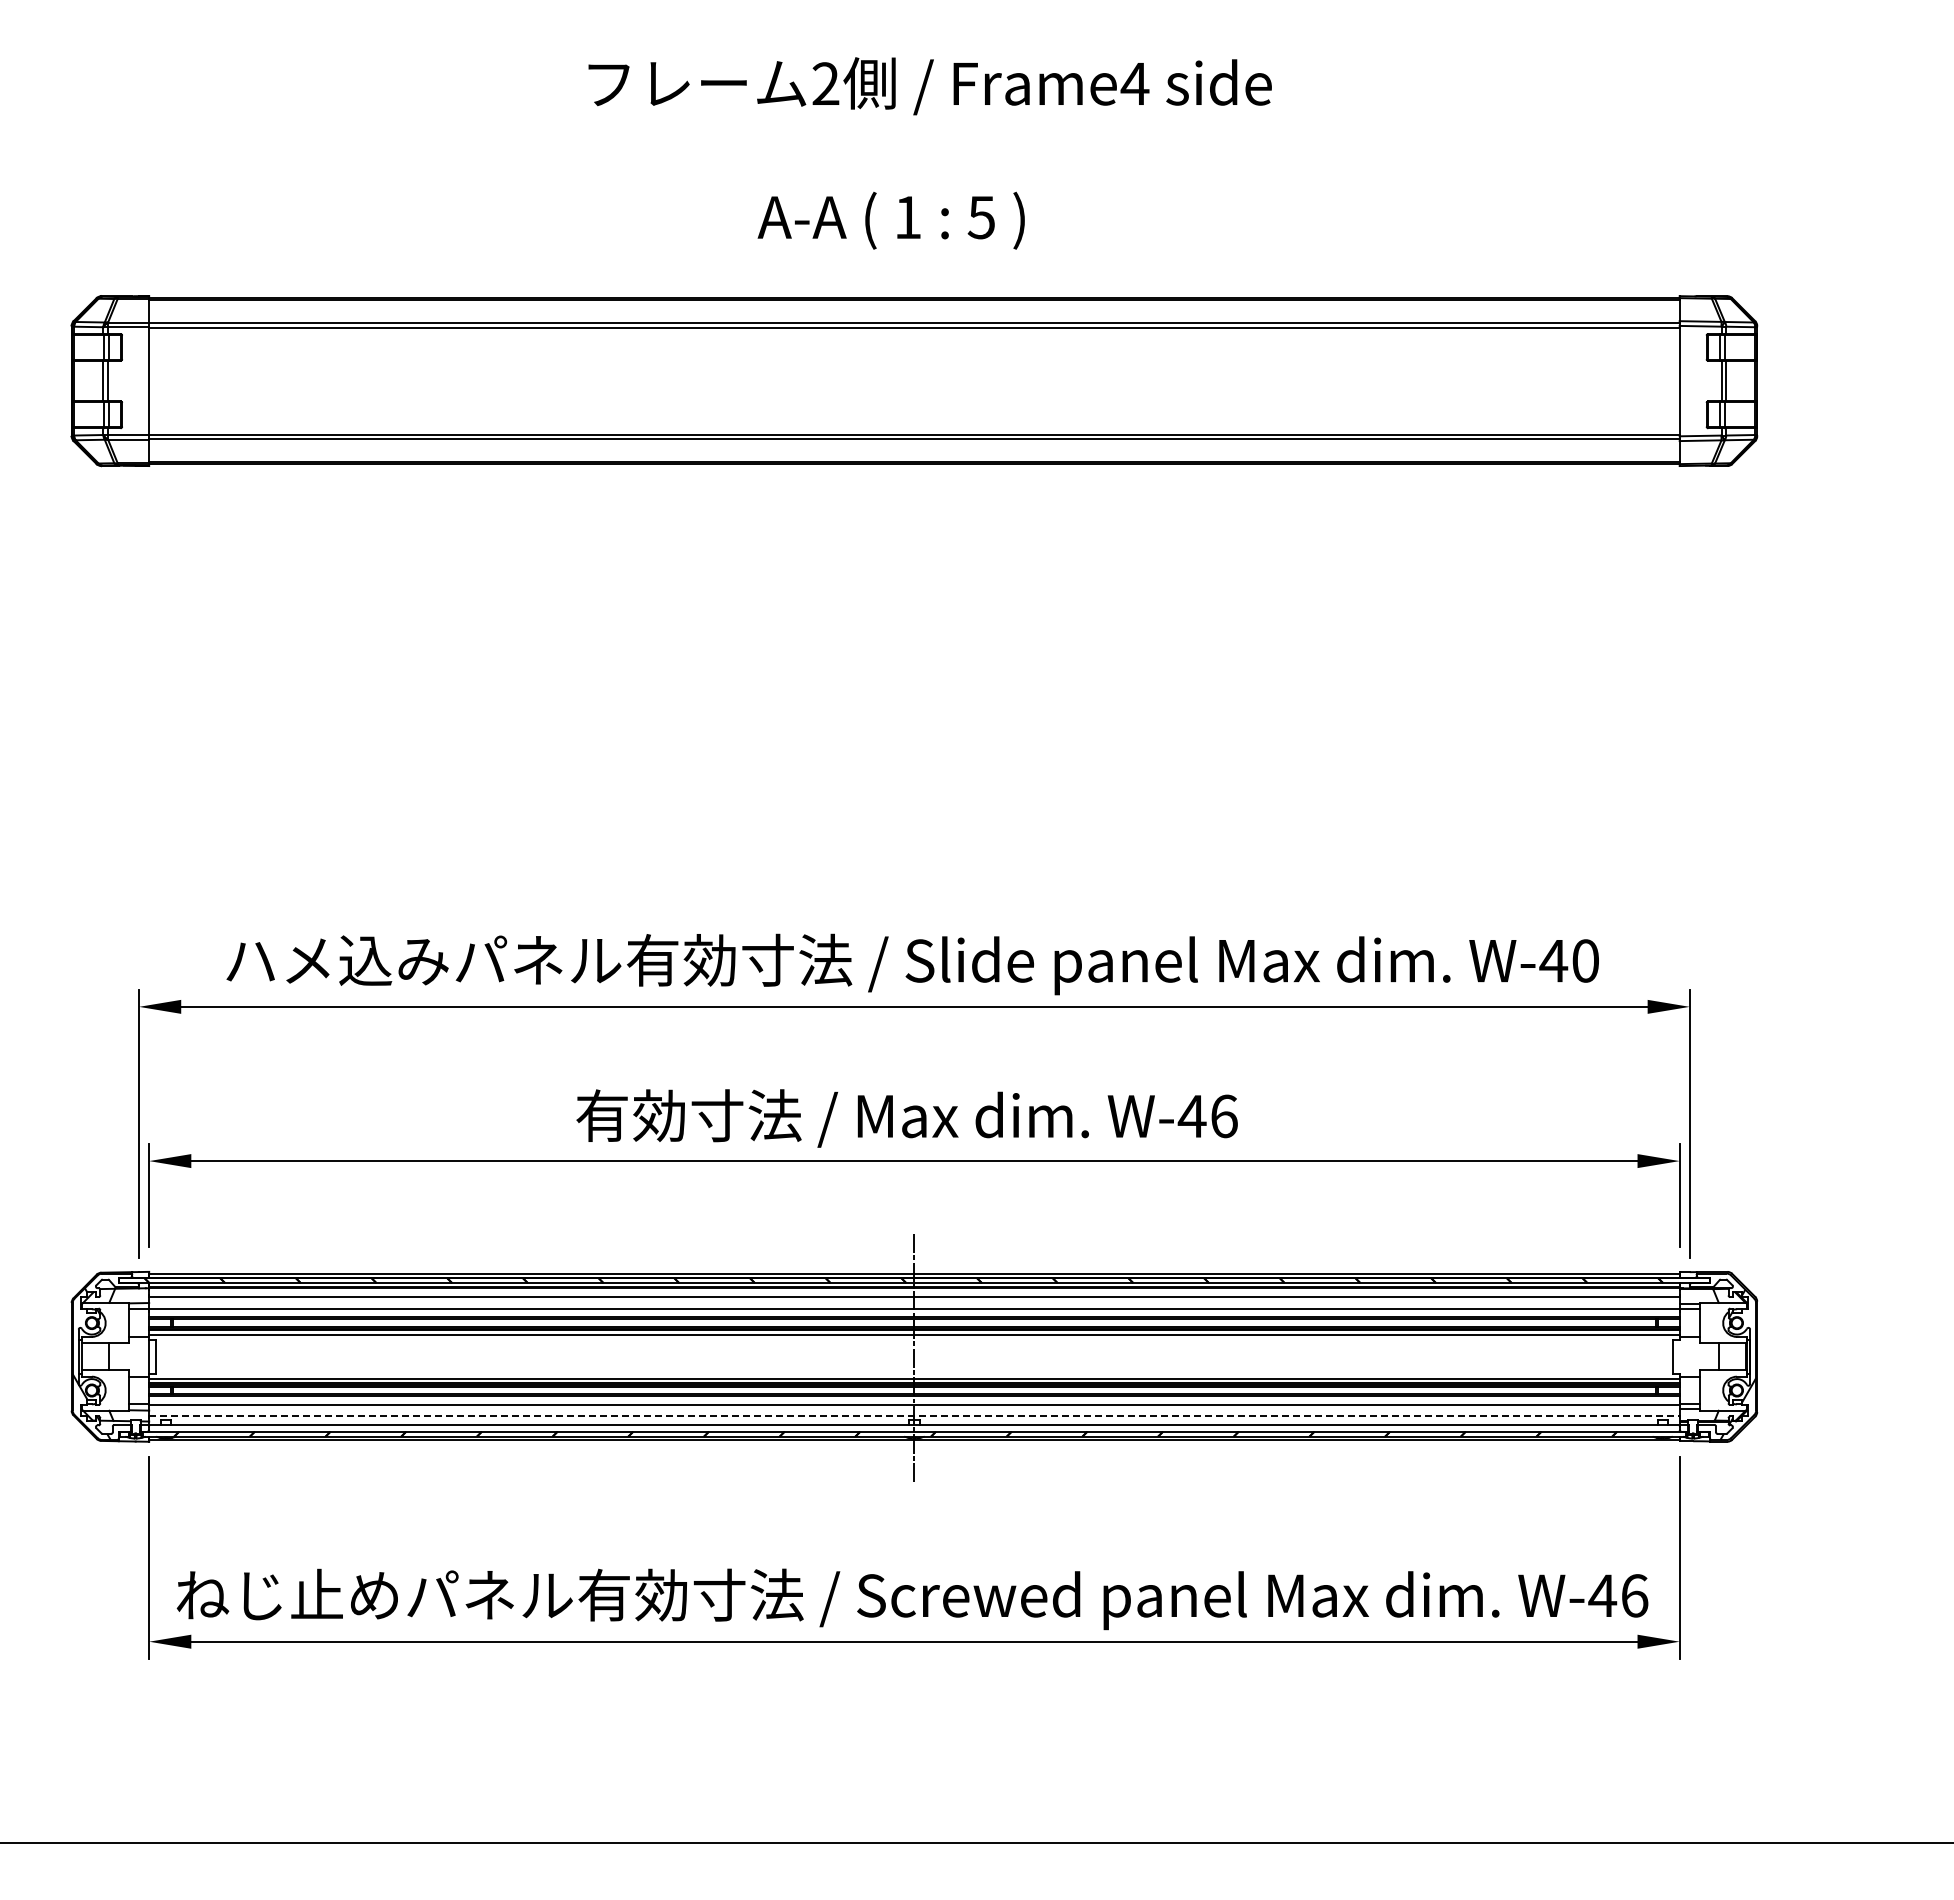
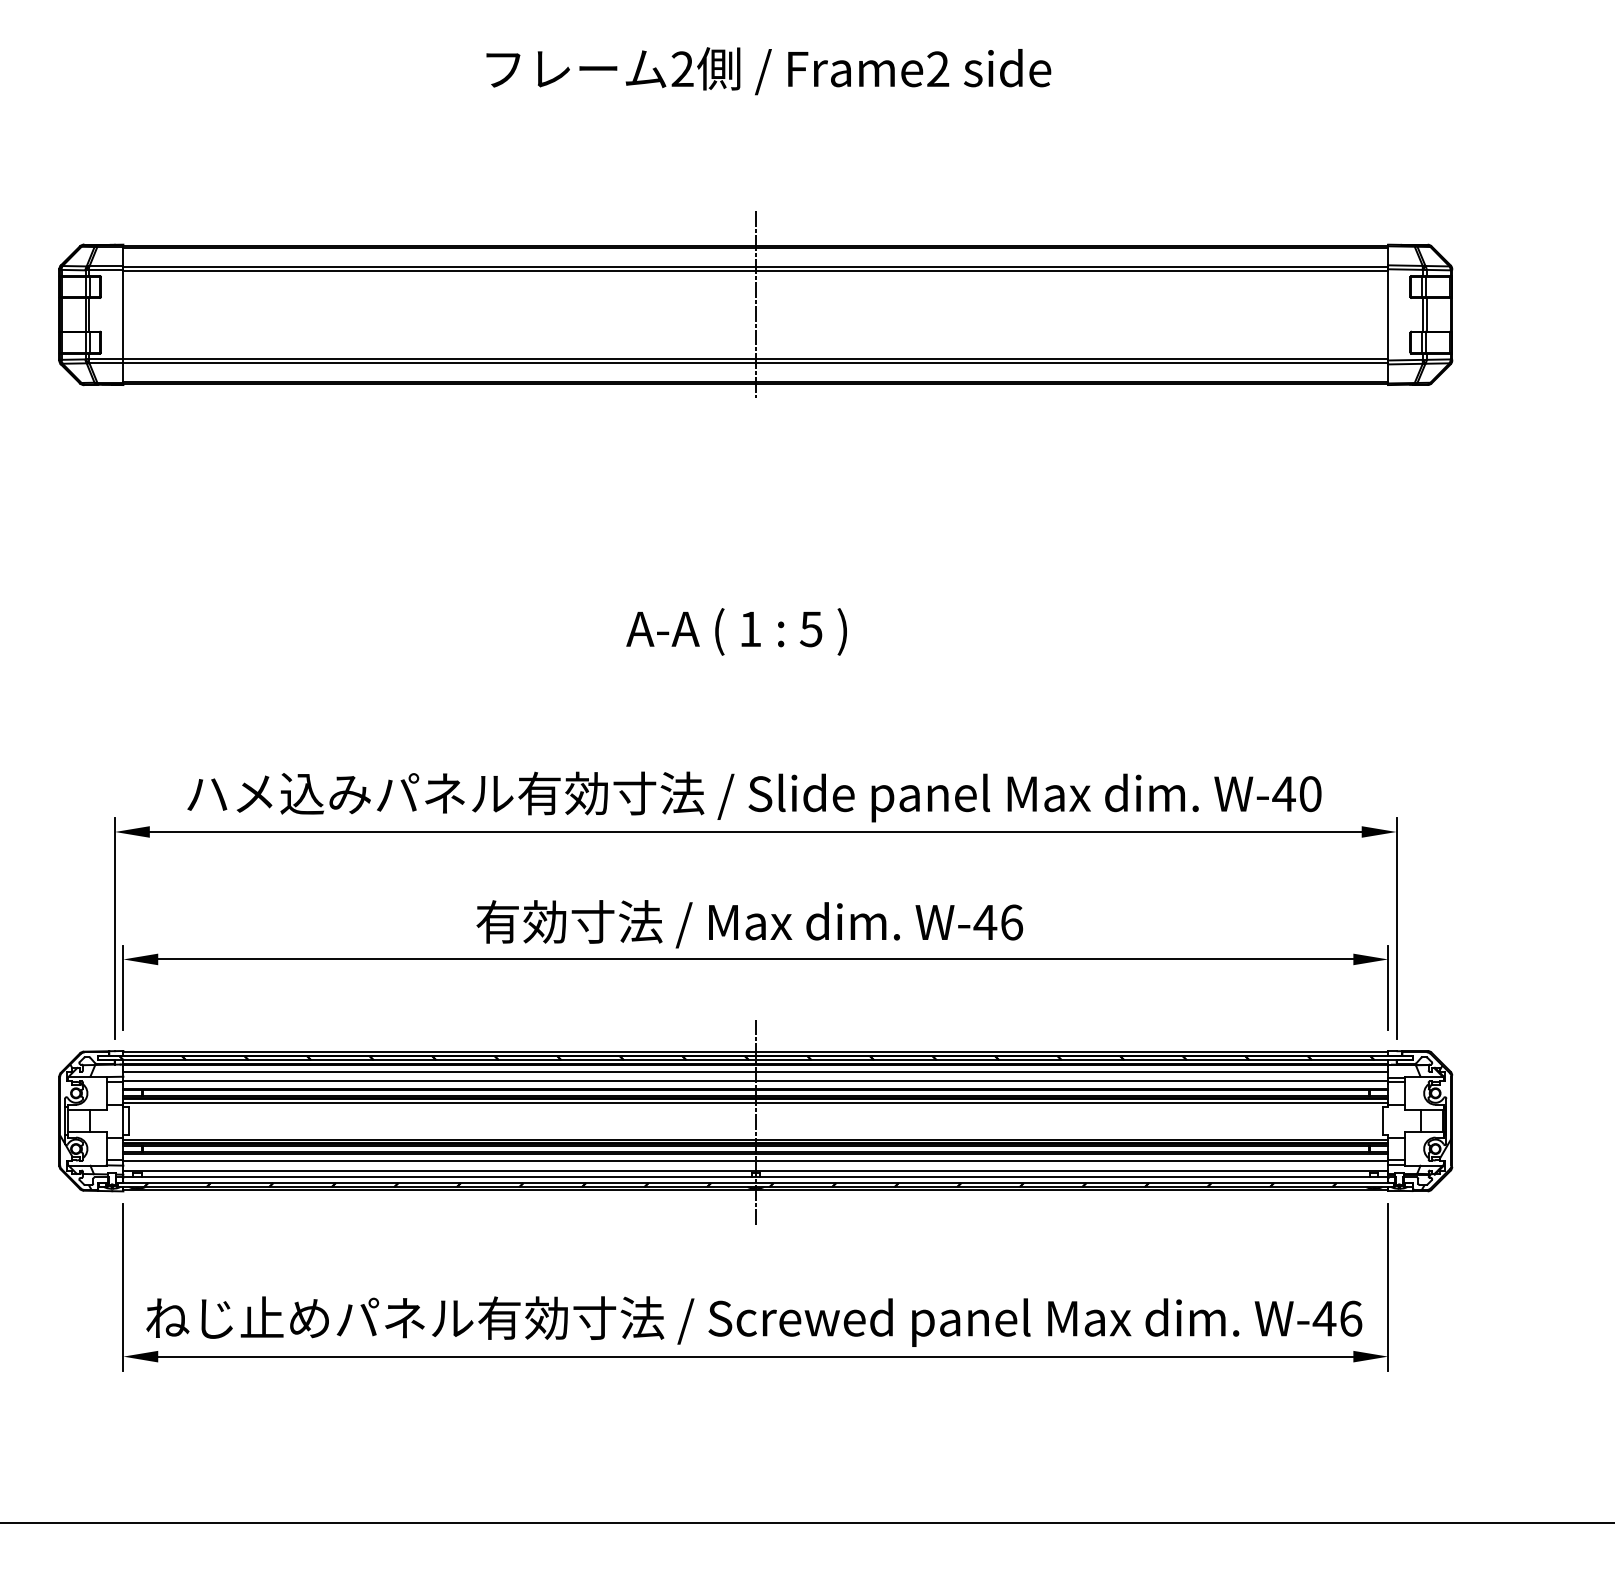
text: (1134, 83) -> (937, 68), Frame4 -> Frame2
text: (890, 220) -> (736, 631), moved
line: (914, 368) -> (755, 304), added
line: (914, 1416) -> (755, 1170), dashed -> solid

